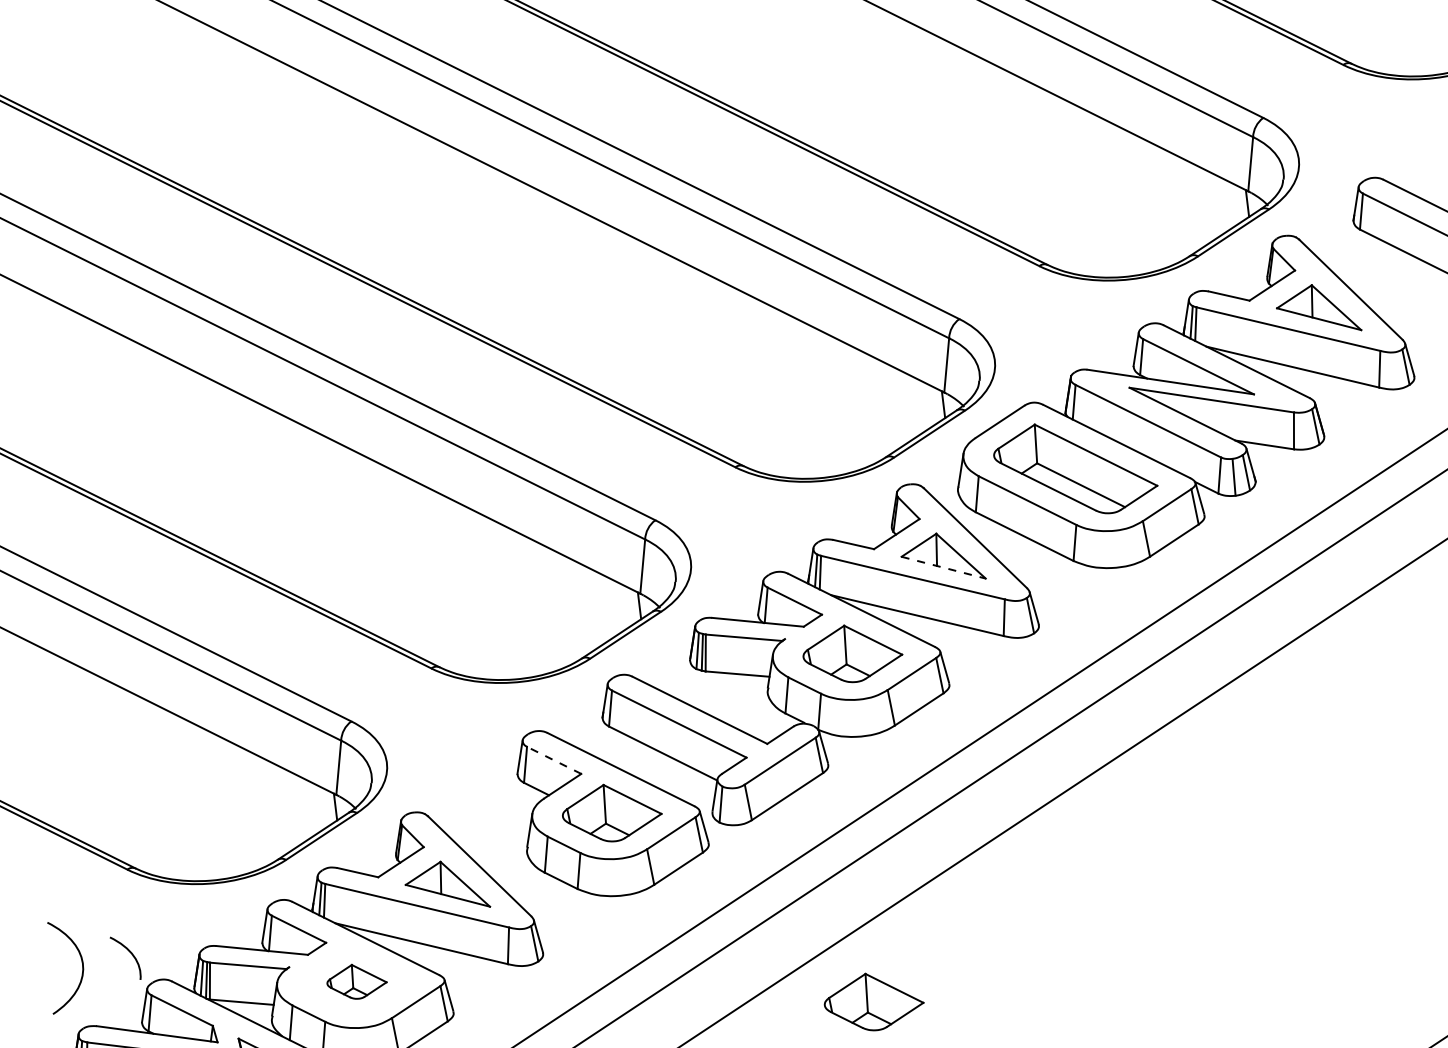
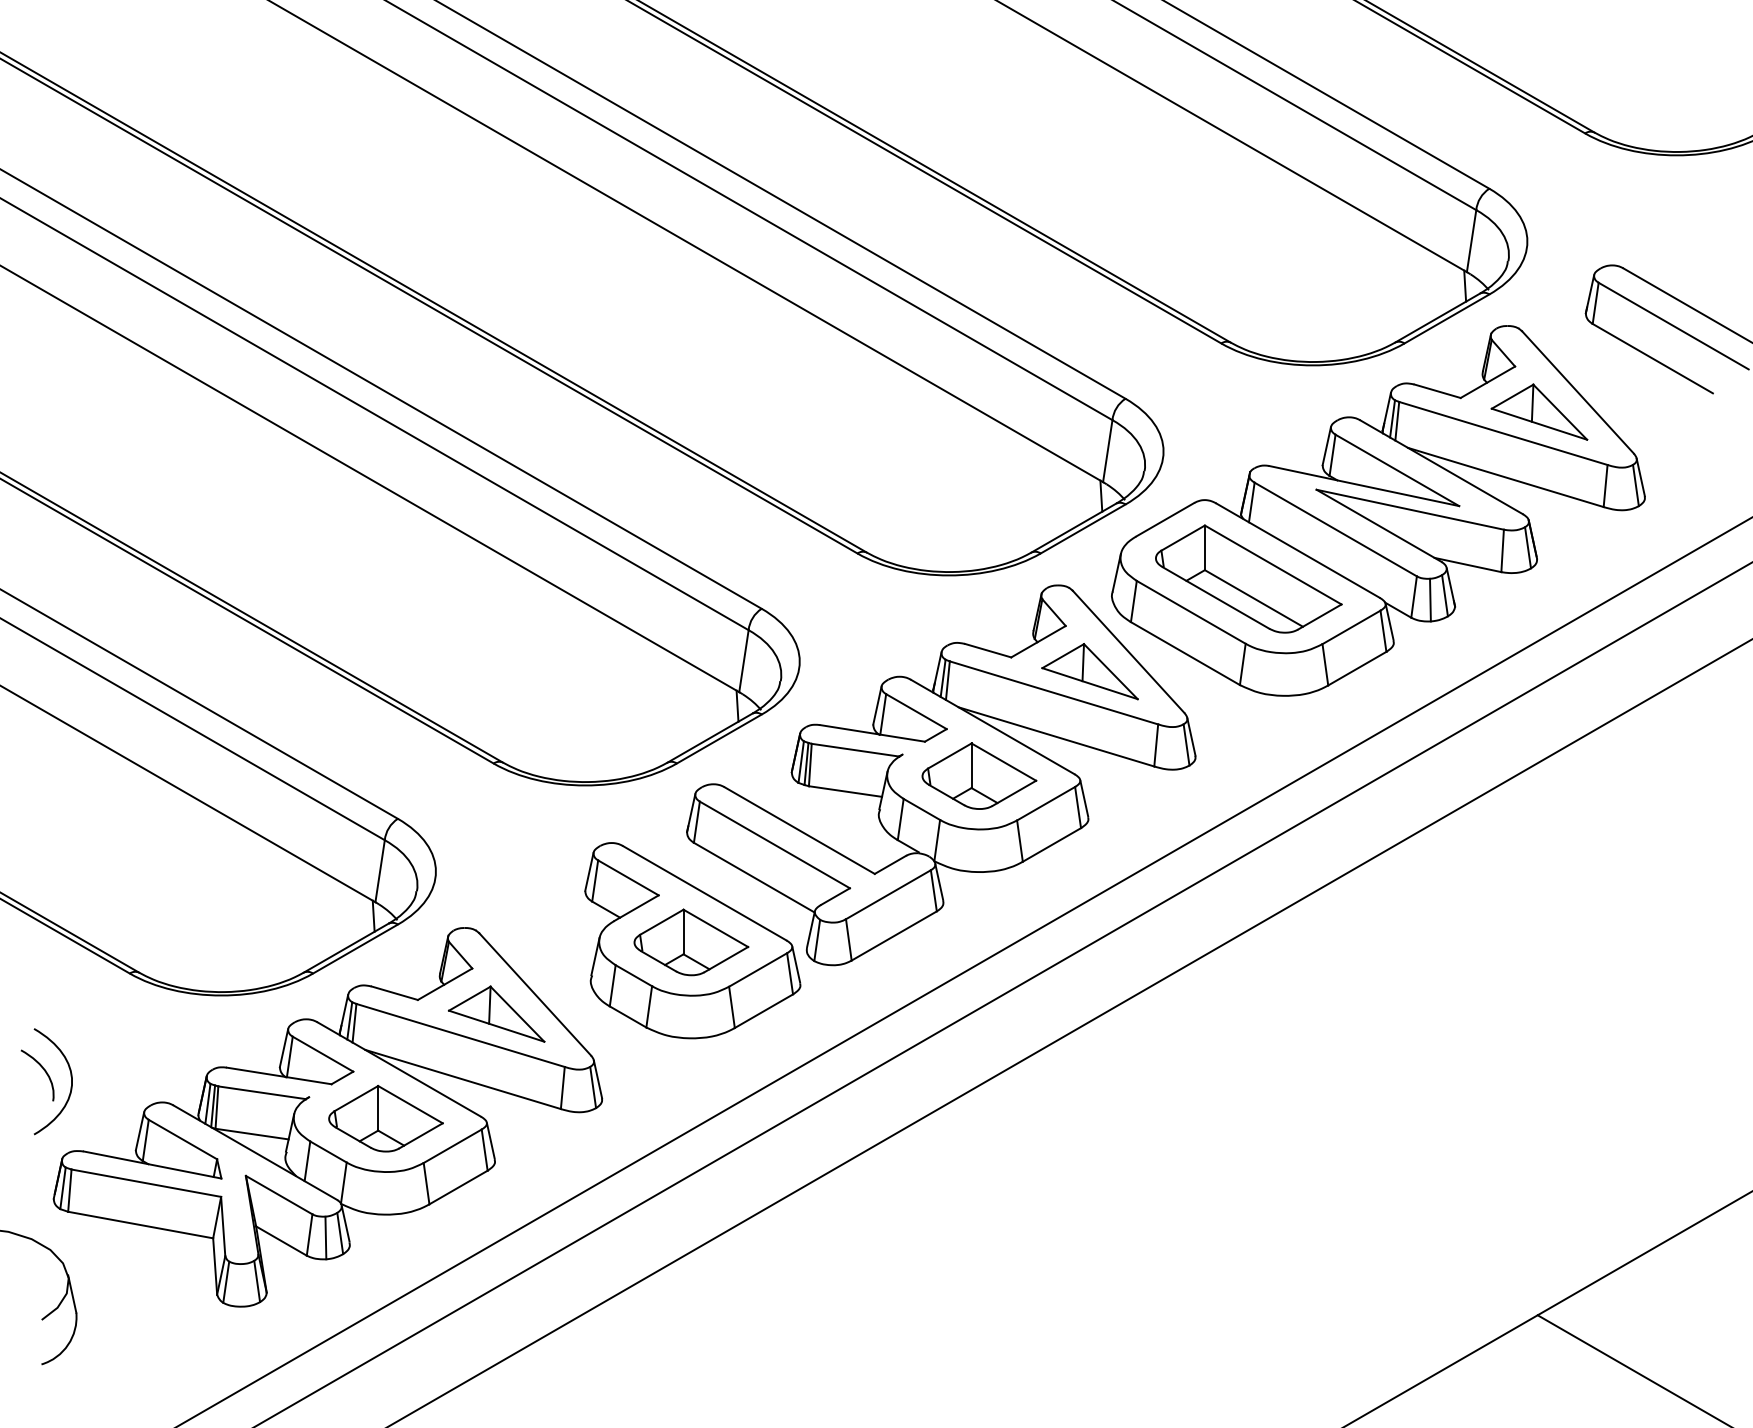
line: (944, 567) -> (1090, 683), dashed -> solid
line: (554, 760) -> (628, 877), dashed -> solid
curve: (130, 953) -> (43, 1070), moved
part: (356, 981) -> (385, 1118), size x1.67
part: (874, 1001) -> (979, 1177), removed

